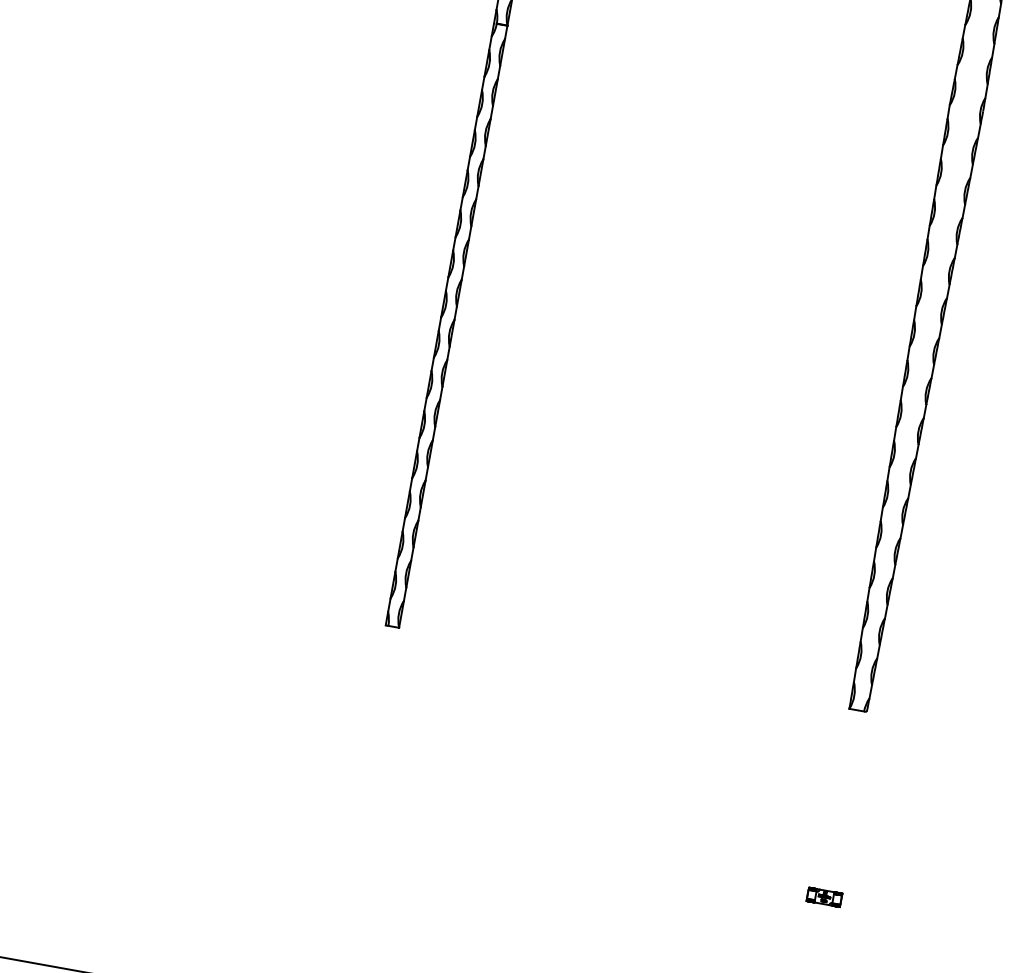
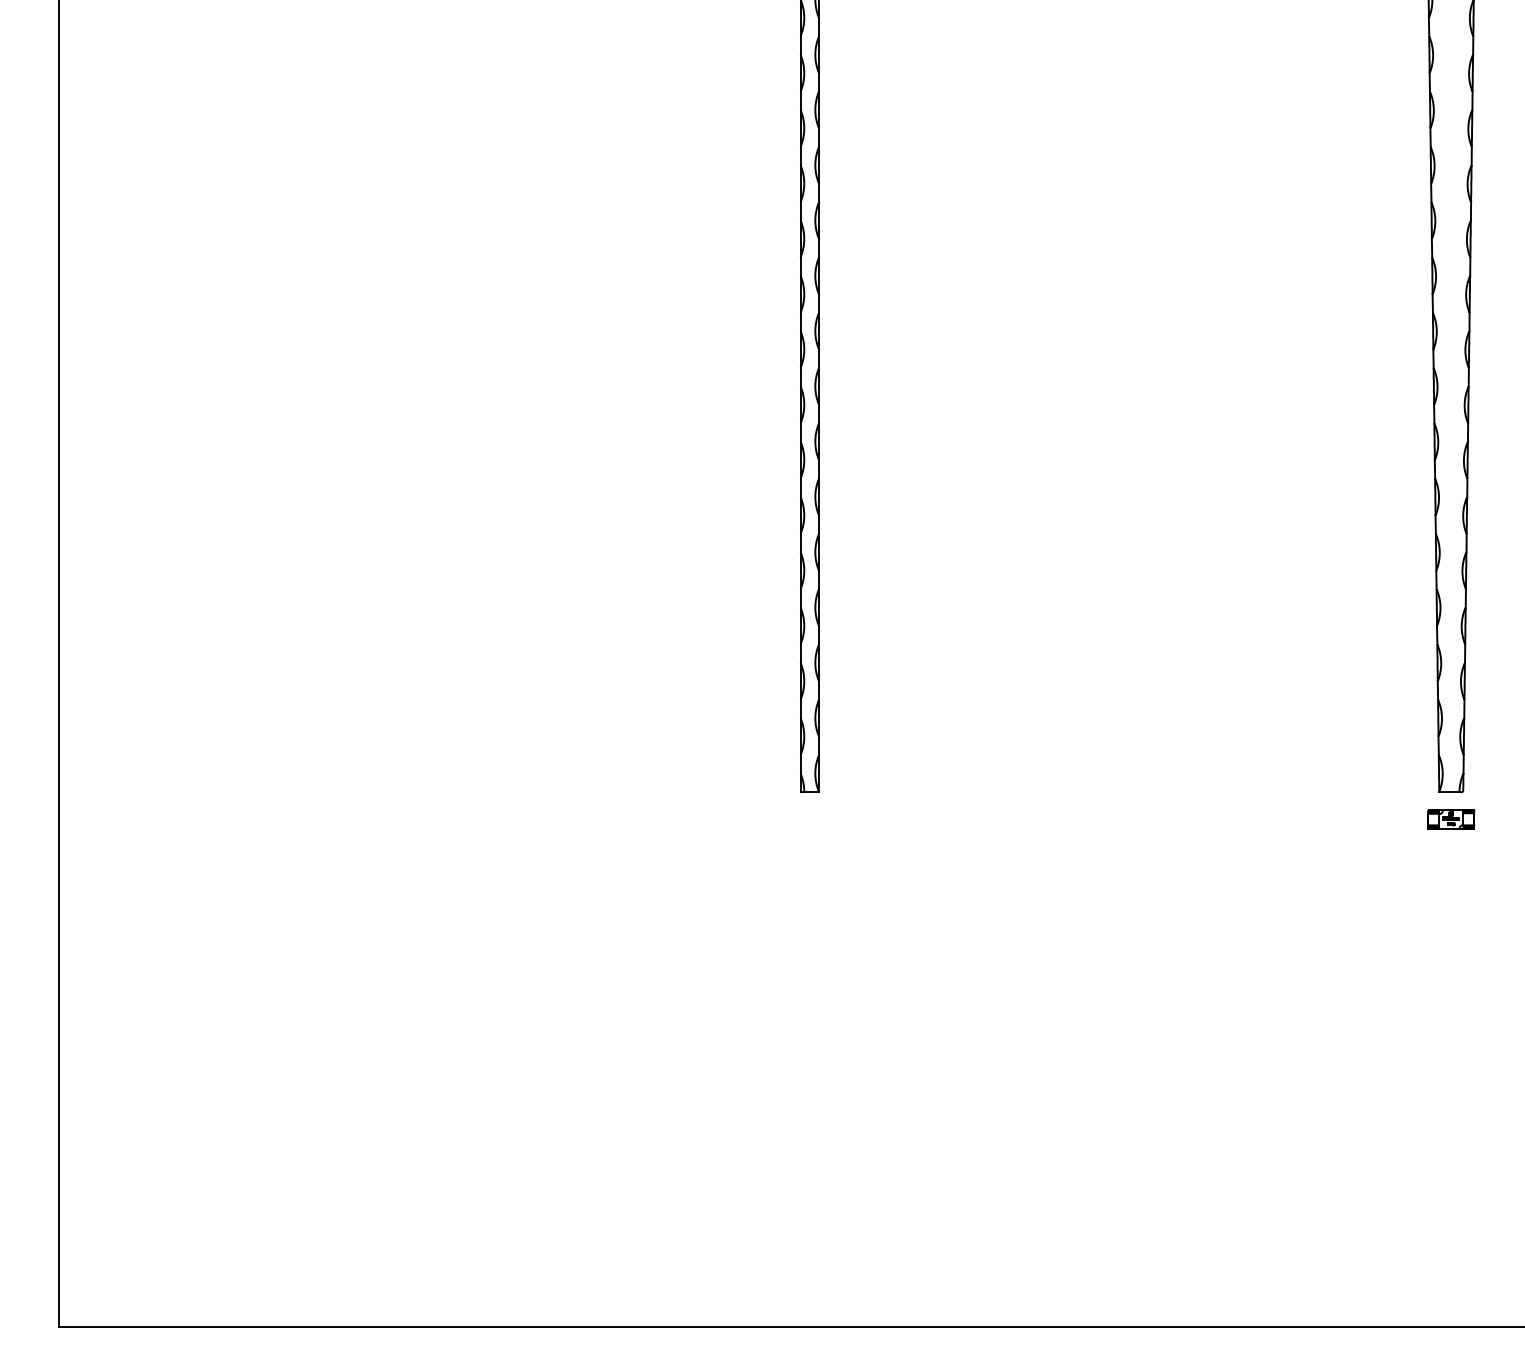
part: (824, 897) -> (1451, 819), moved

